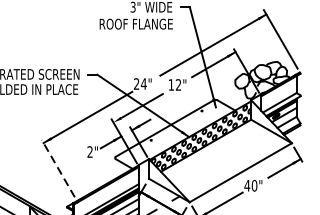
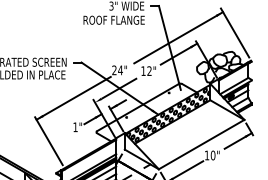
text: (90, 151) -> (75, 126), 2" -> 1"
line: (57, 169) -> (48, 141), dashed -> solid
text: (246, 185) -> (206, 155), 40" -> 10"

